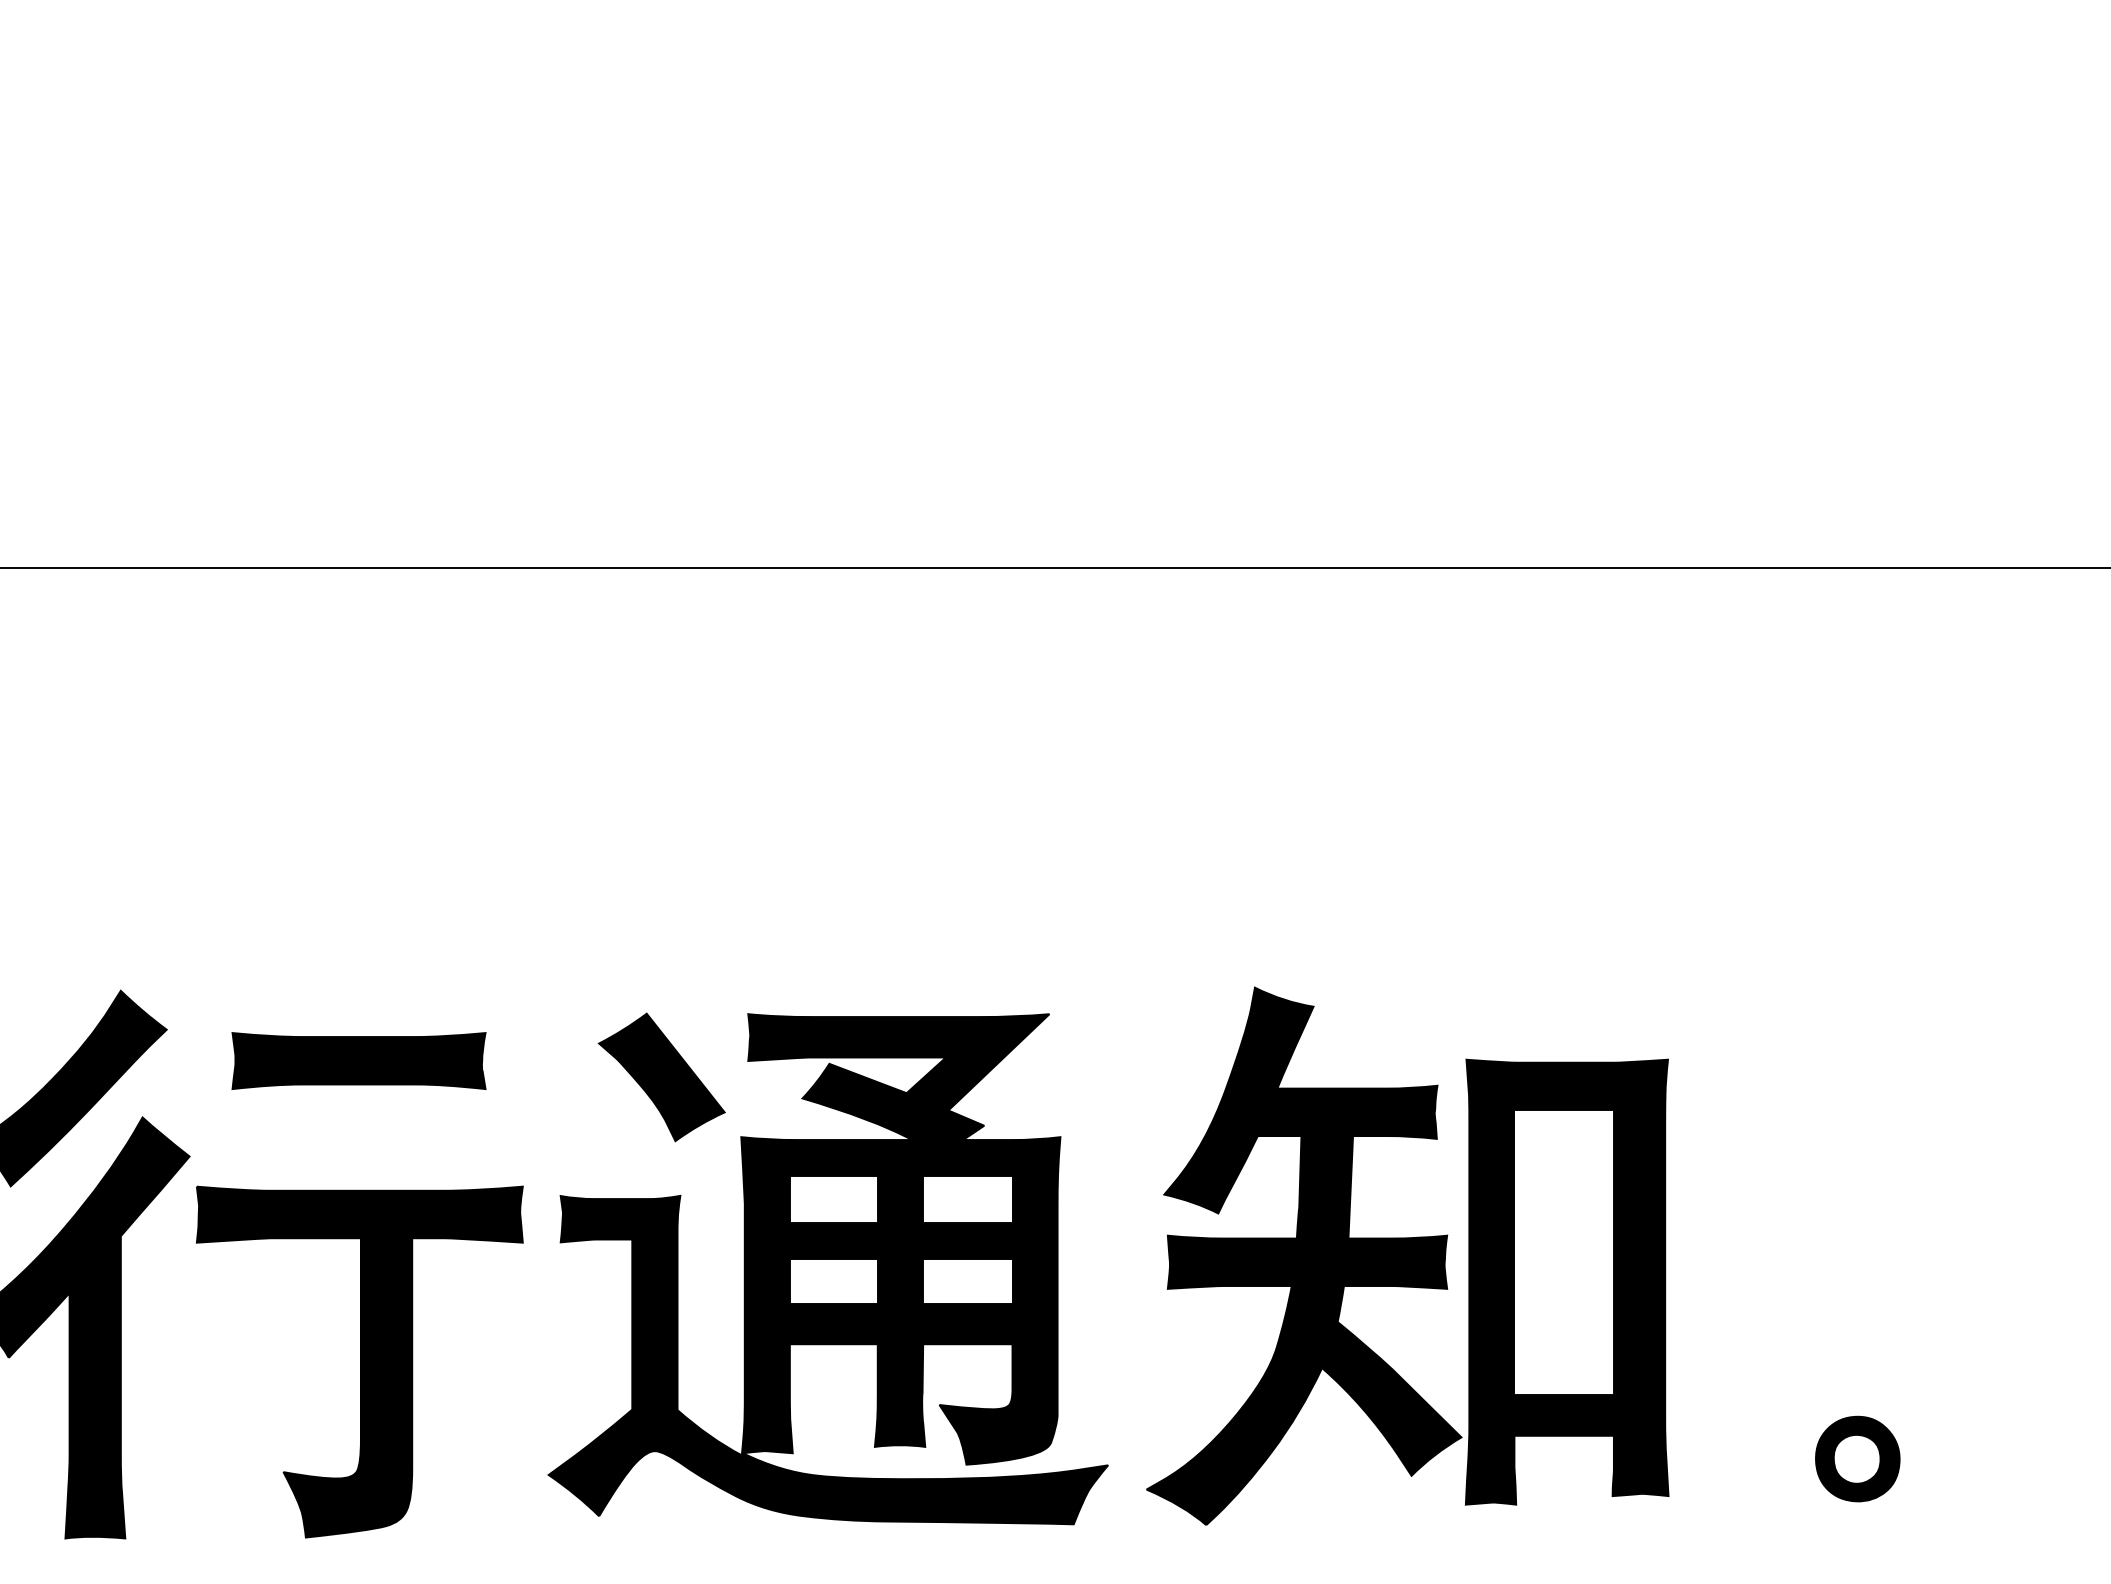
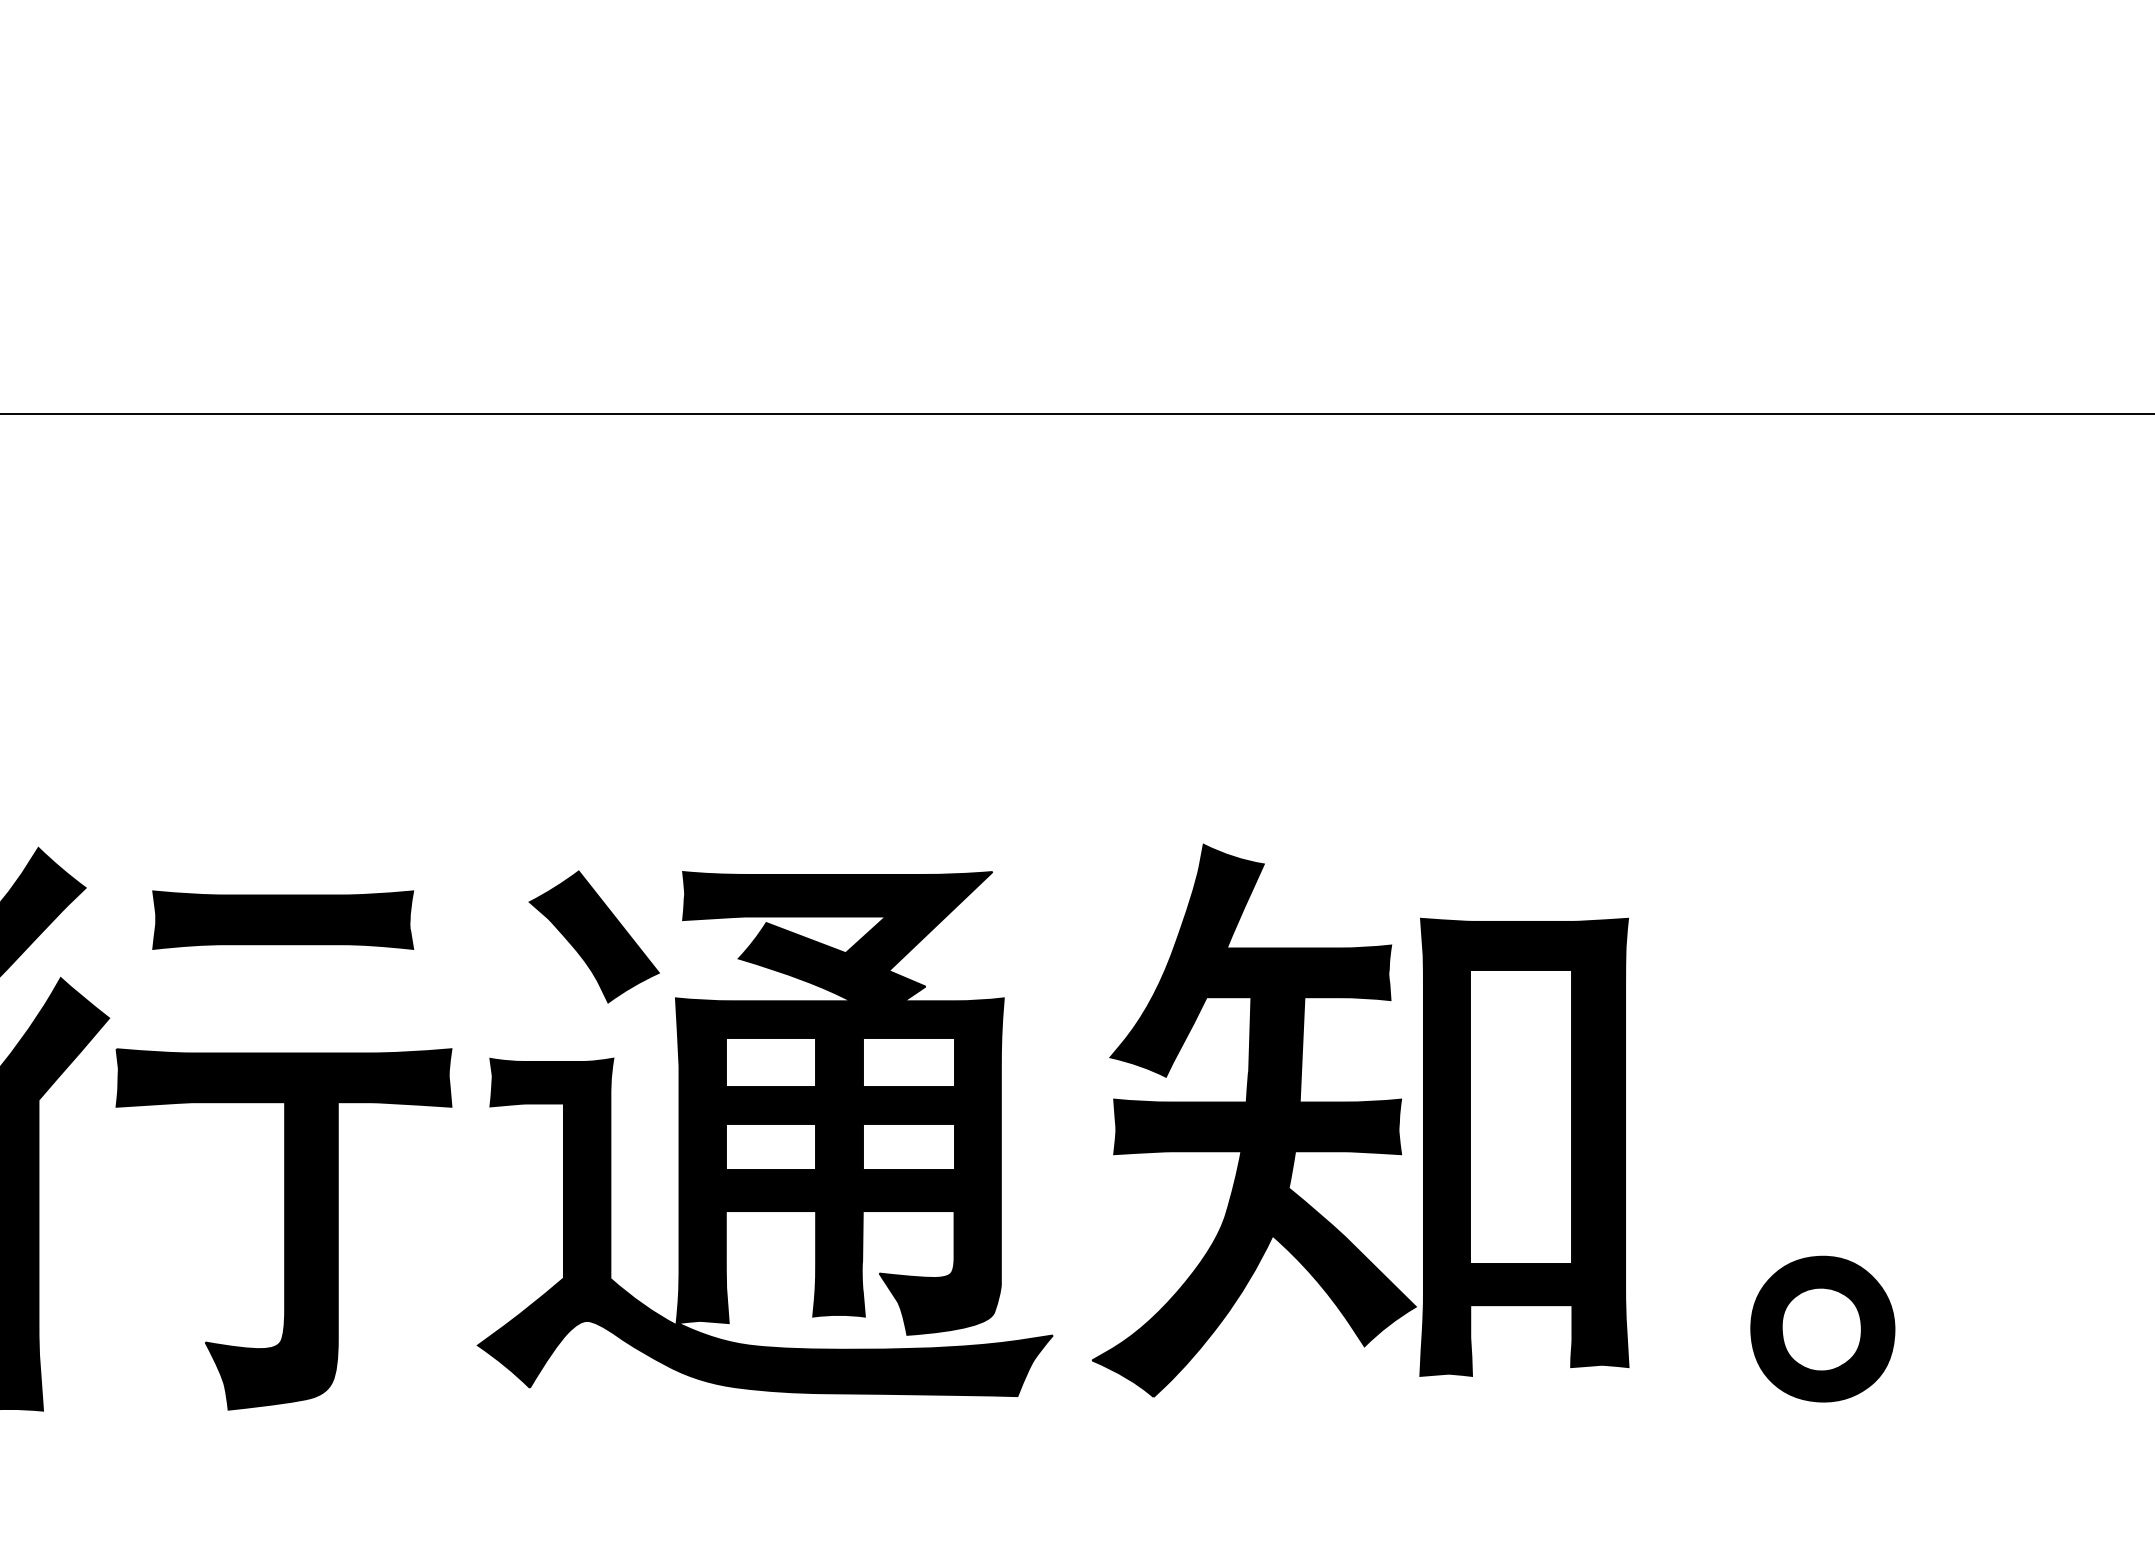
part: (1857, 1458) -> (1822, 1328), size x1.67

